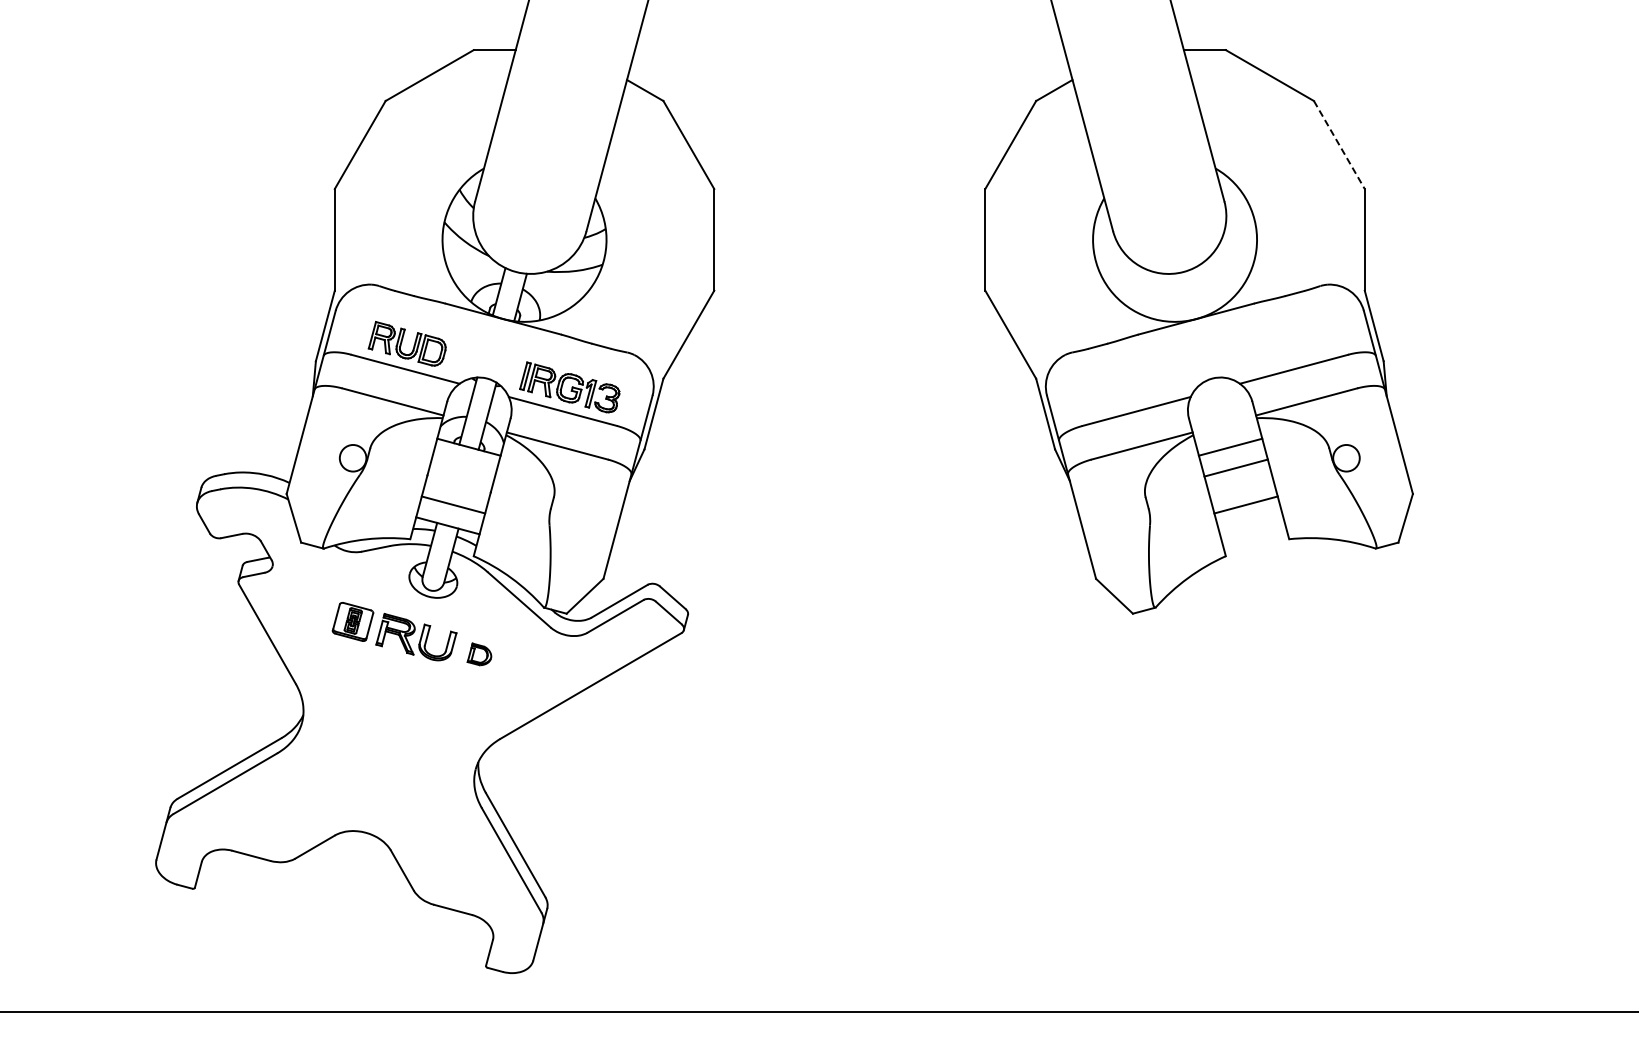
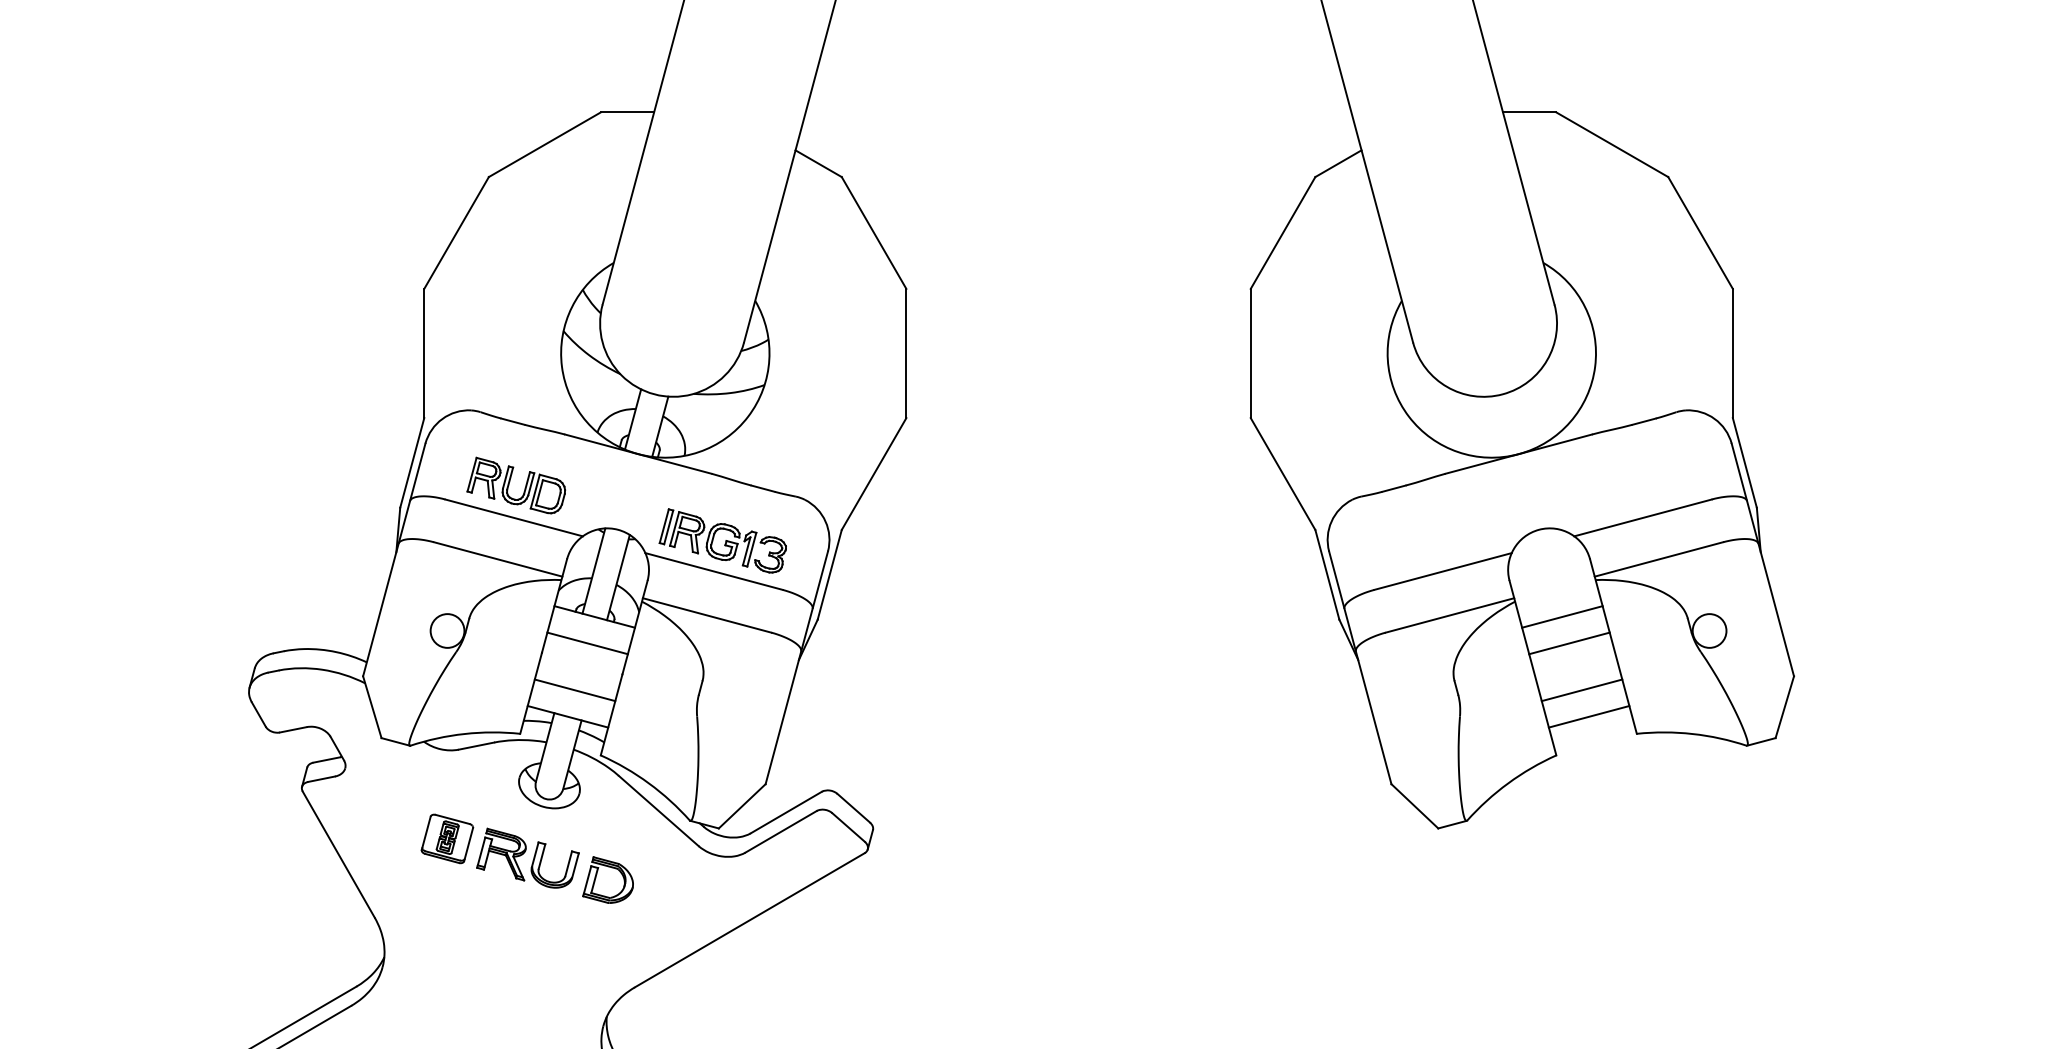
line: (1339, 145) -> (1700, 233), dashed -> solid
line: (463, 467) -> (587, 642), added
line: (1251, 525) -> (1588, 716), added
part: (479, 654) -> (608, 880), size x1.67

